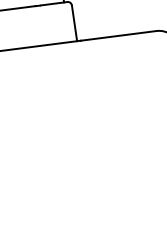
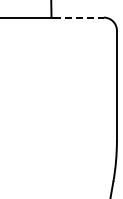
line: (118, 35) -> (78, 17), solid -> dashed

